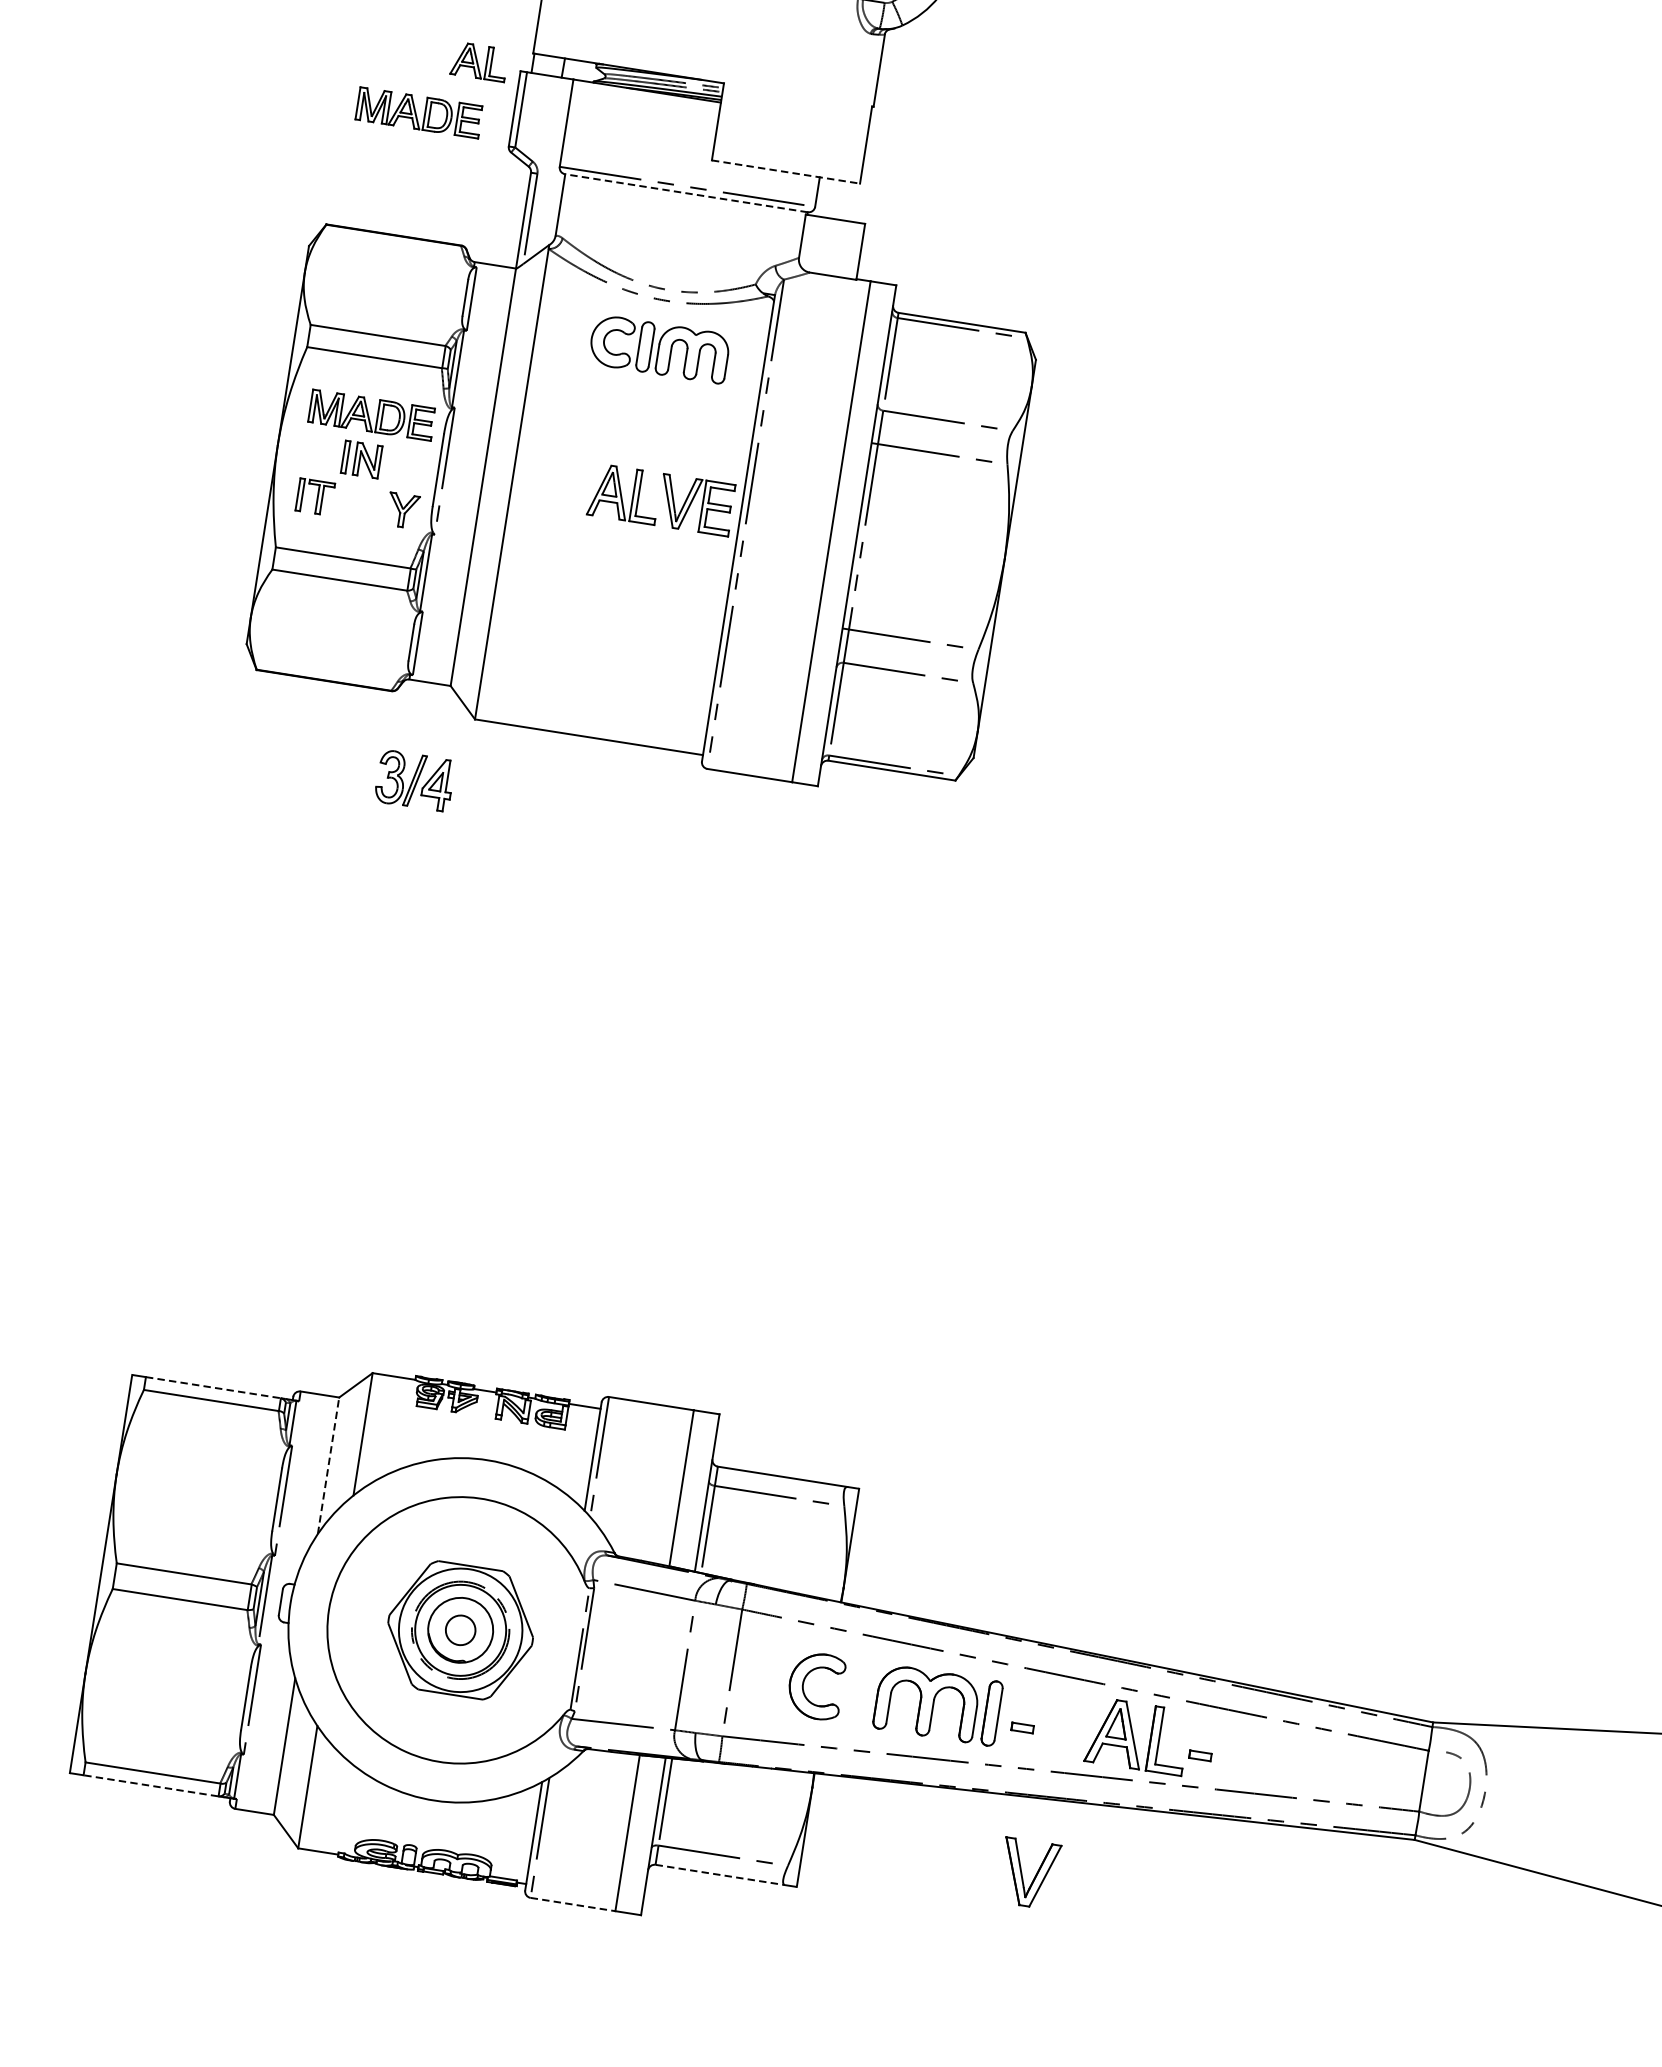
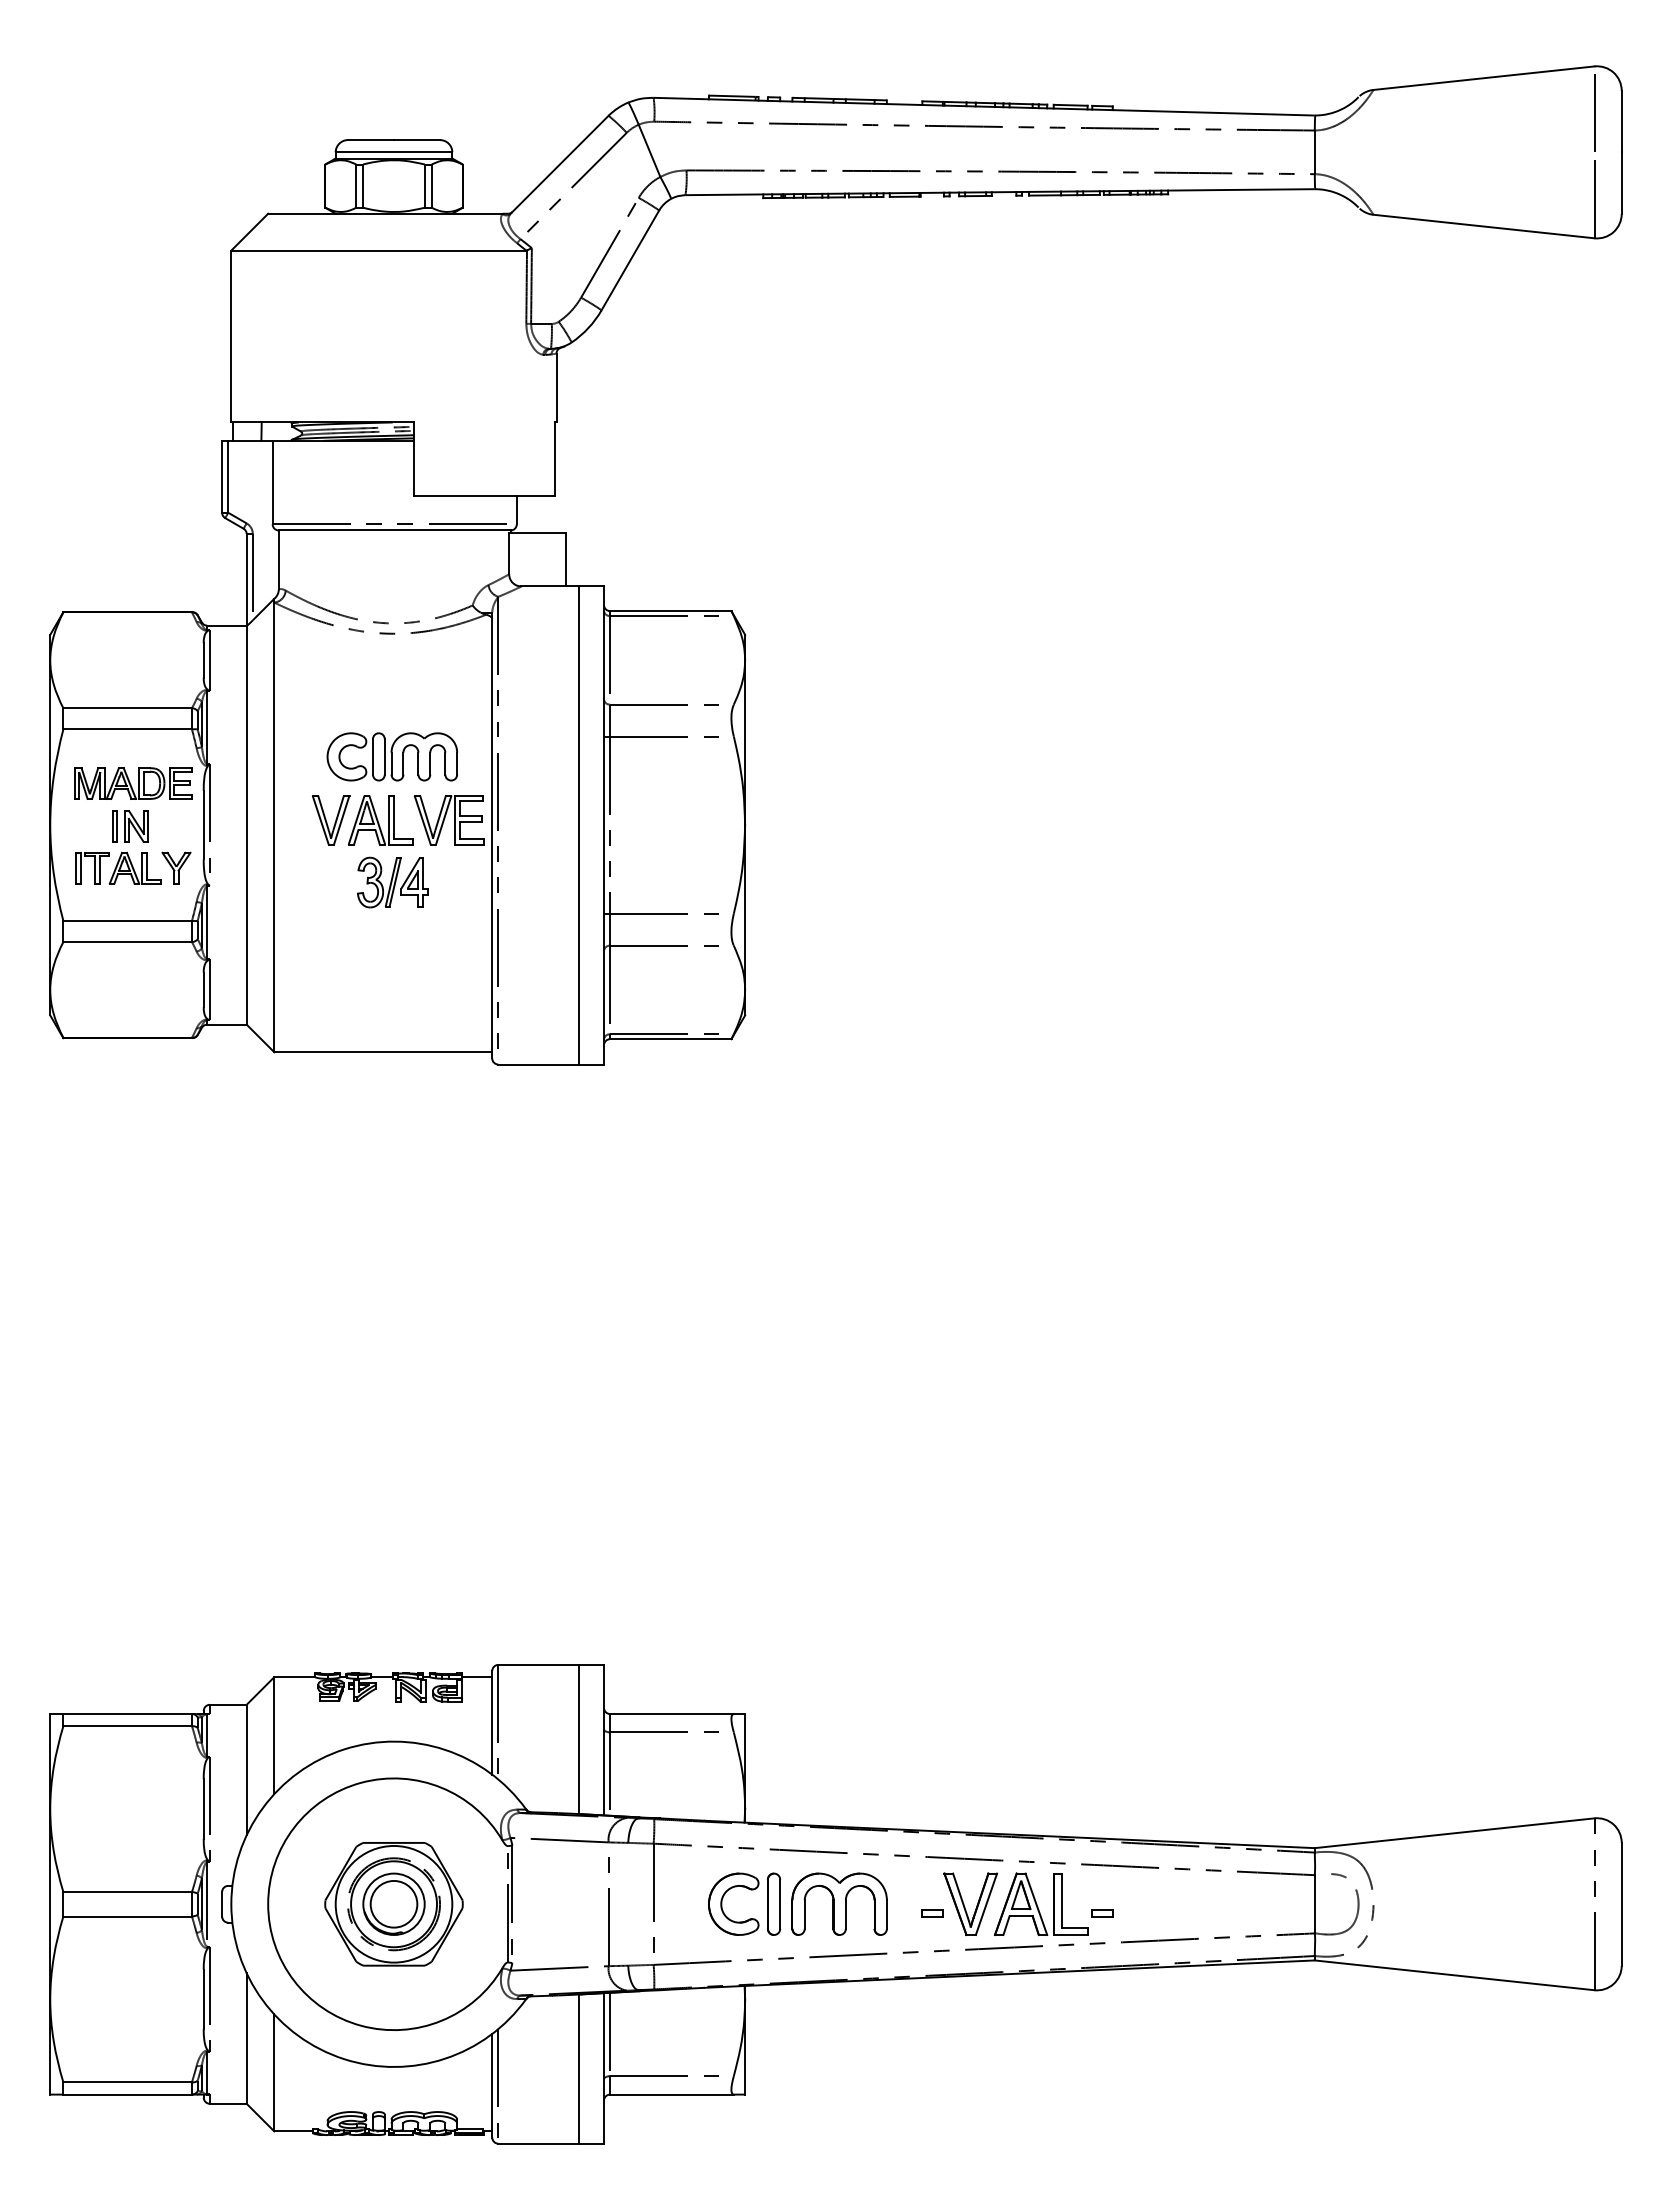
part: (478, 61) -> (134, 867), moved
part: (419, 112) -> (133, 494), removed
line: (785, 172) -> (484, 496), dashed -> solid
line: (686, 193) -> (394, 530), dashed -> solid
part: (658, 348) -> (391, 756), moved
part: (572, 486) -> (331, 820), added
part: (414, 780) -> (392, 882), moved
line: (213, 1388) -> (128, 1714), dashed -> solid
line: (328, 1465) -> (246, 1769), dashed -> solid
circle: (460, 1629) -> (393, 1903), size x1.67
part: (992, 1712) -> (774, 1903), moved
line: (150, 1785) -> (127, 2094), dashed -> solid
part: (1028, 1872) -> (970, 1903), moved
line: (719, 1874) -> (671, 2094), dashed -> solid
line: (572, 1904) -> (538, 2143), dashed -> solid

